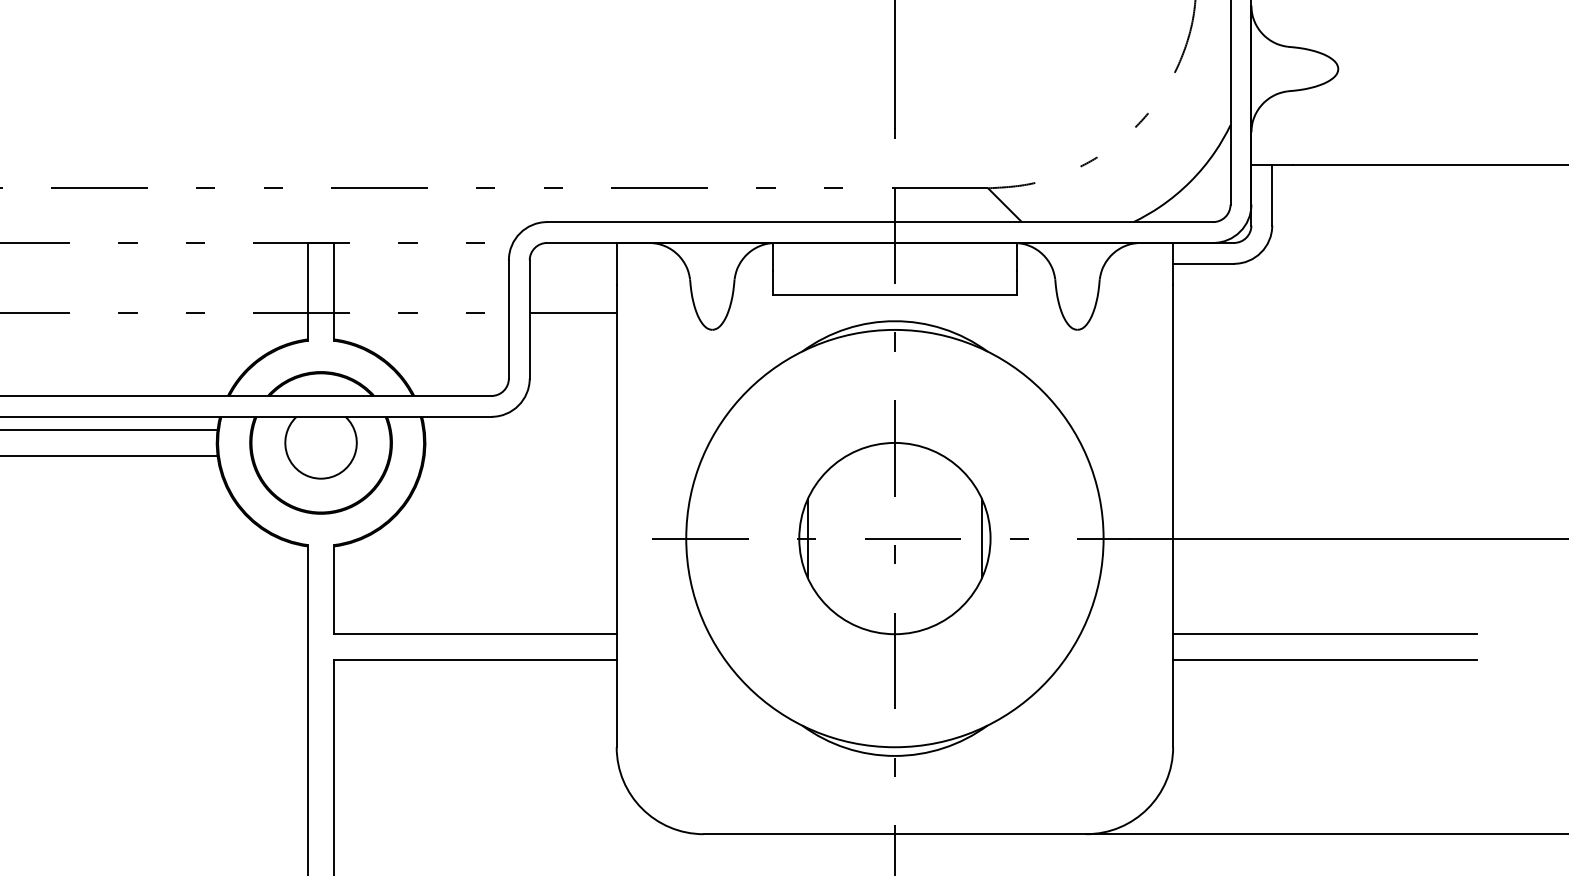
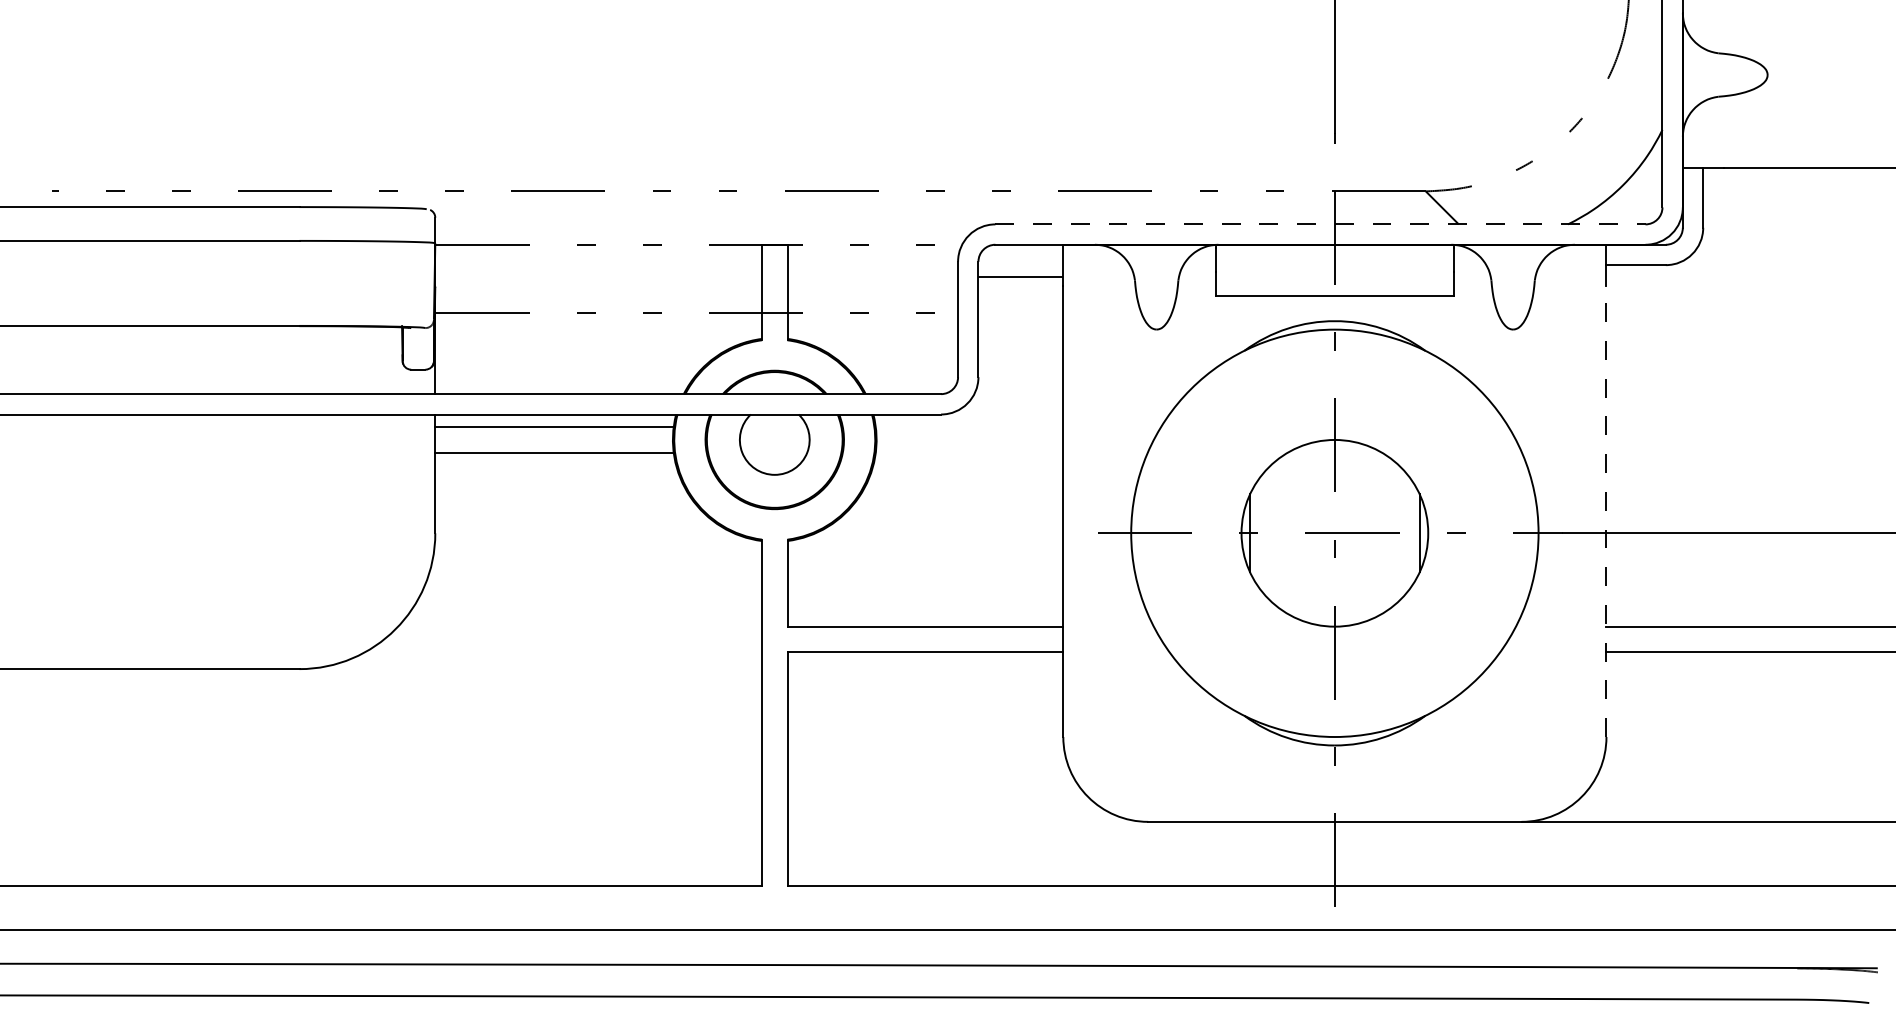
line: (880, 222) -> (1320, 224), solid -> dashed
line: (572, 312) -> (1020, 276), moved
line: (1173, 516) -> (1606, 511), solid -> dashed

